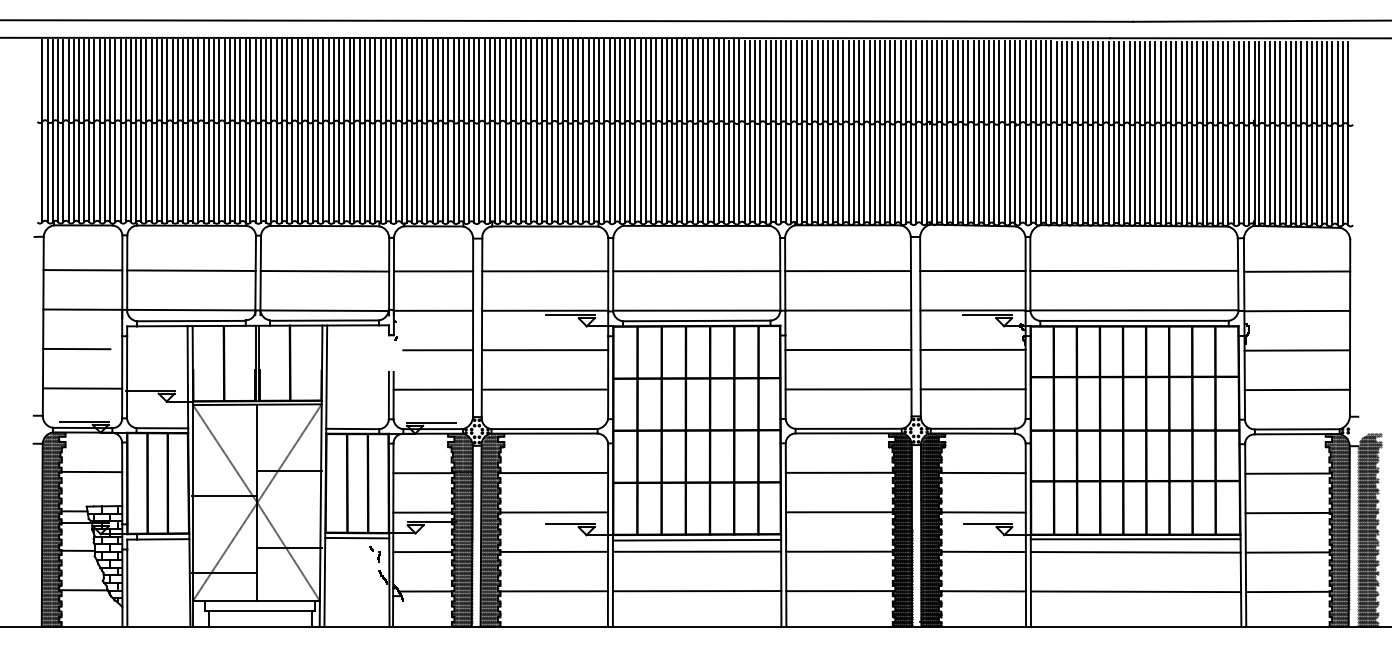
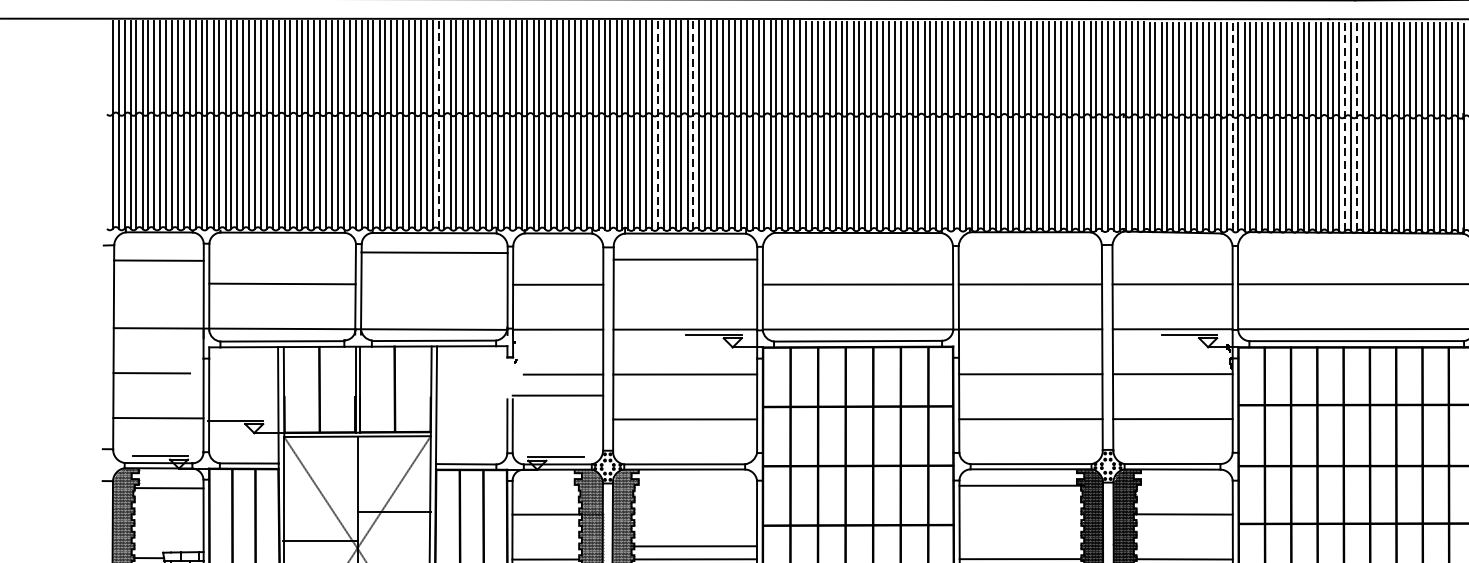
line: (328, 130) -> (438, 124), solid -> dashed
line: (520, 131) -> (657, 125), solid -> dashed
line: (552, 131) -> (693, 125), solid -> dashed
line: (1025, 132) -> (1232, 126), solid -> dashed
line: (1124, 132) -> (1345, 126), solid -> dashed
line: (1134, 132) -> (1356, 126), solid -> dashed
line: (82, 270) -> (158, 260), moved
line: (324, 271) -> (434, 252), moved
line: (545, 271) -> (685, 259), moved
line: (433, 389) -> (558, 395), moved
line: (91, 471) -> (168, 487), moved
line: (552, 472) -> (693, 545), moved
line: (840, 472) -> (1021, 485), moved

